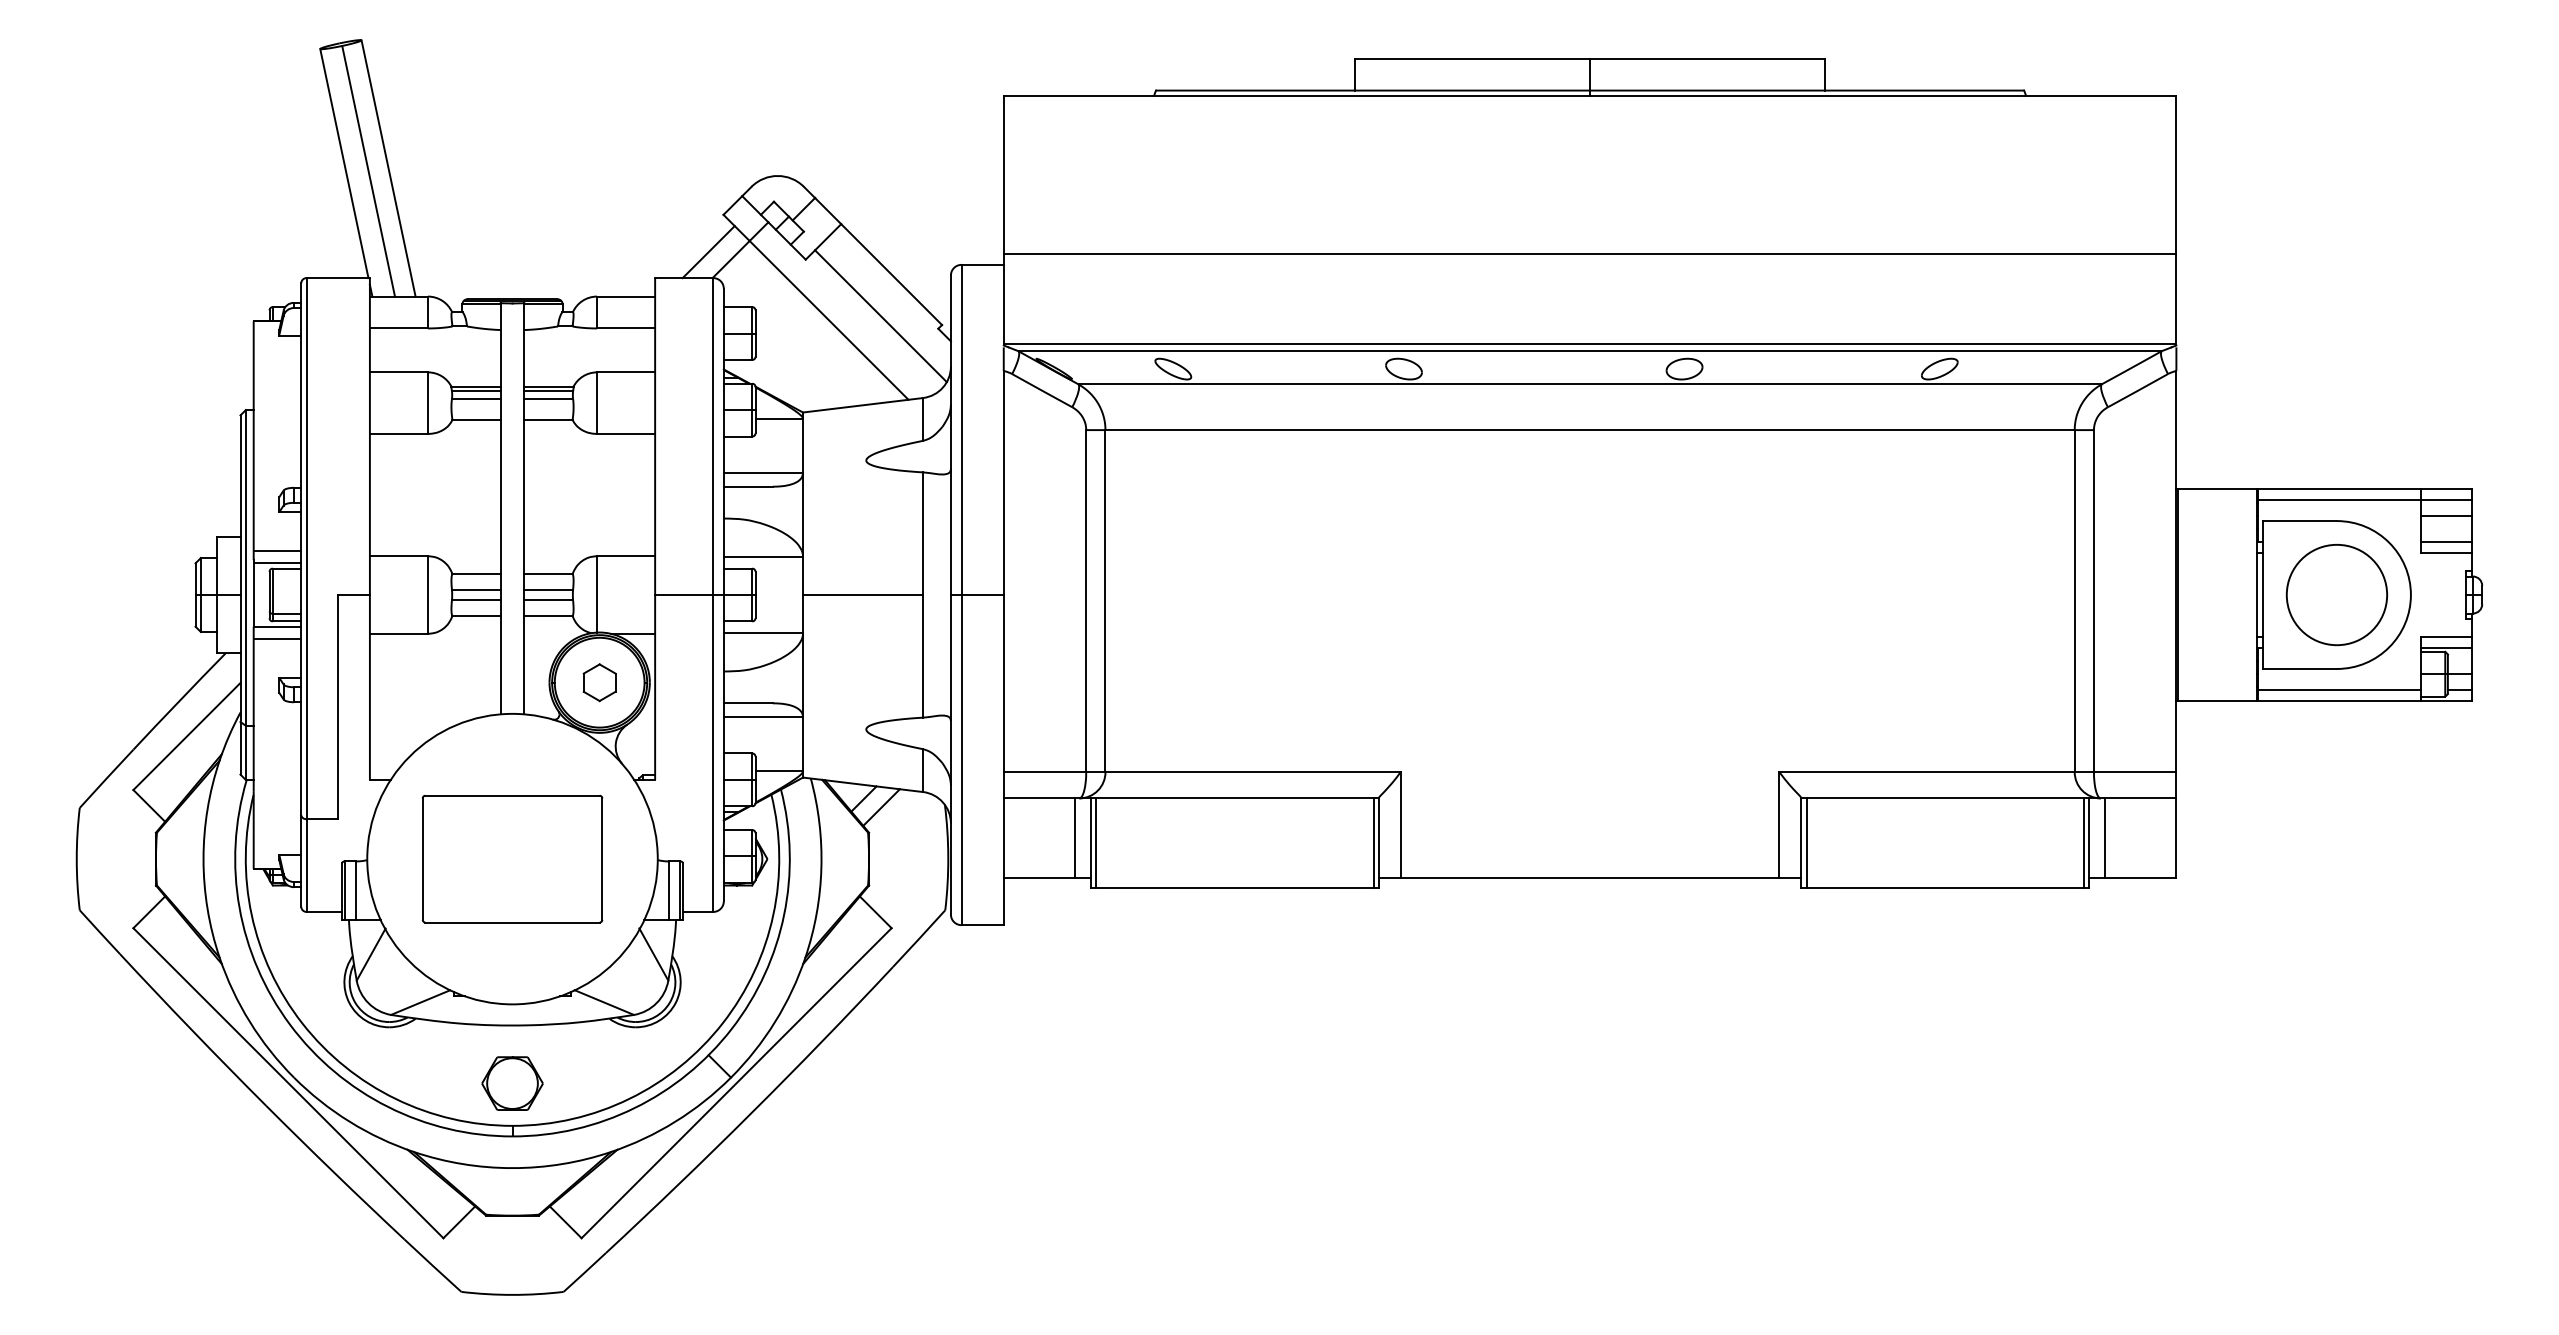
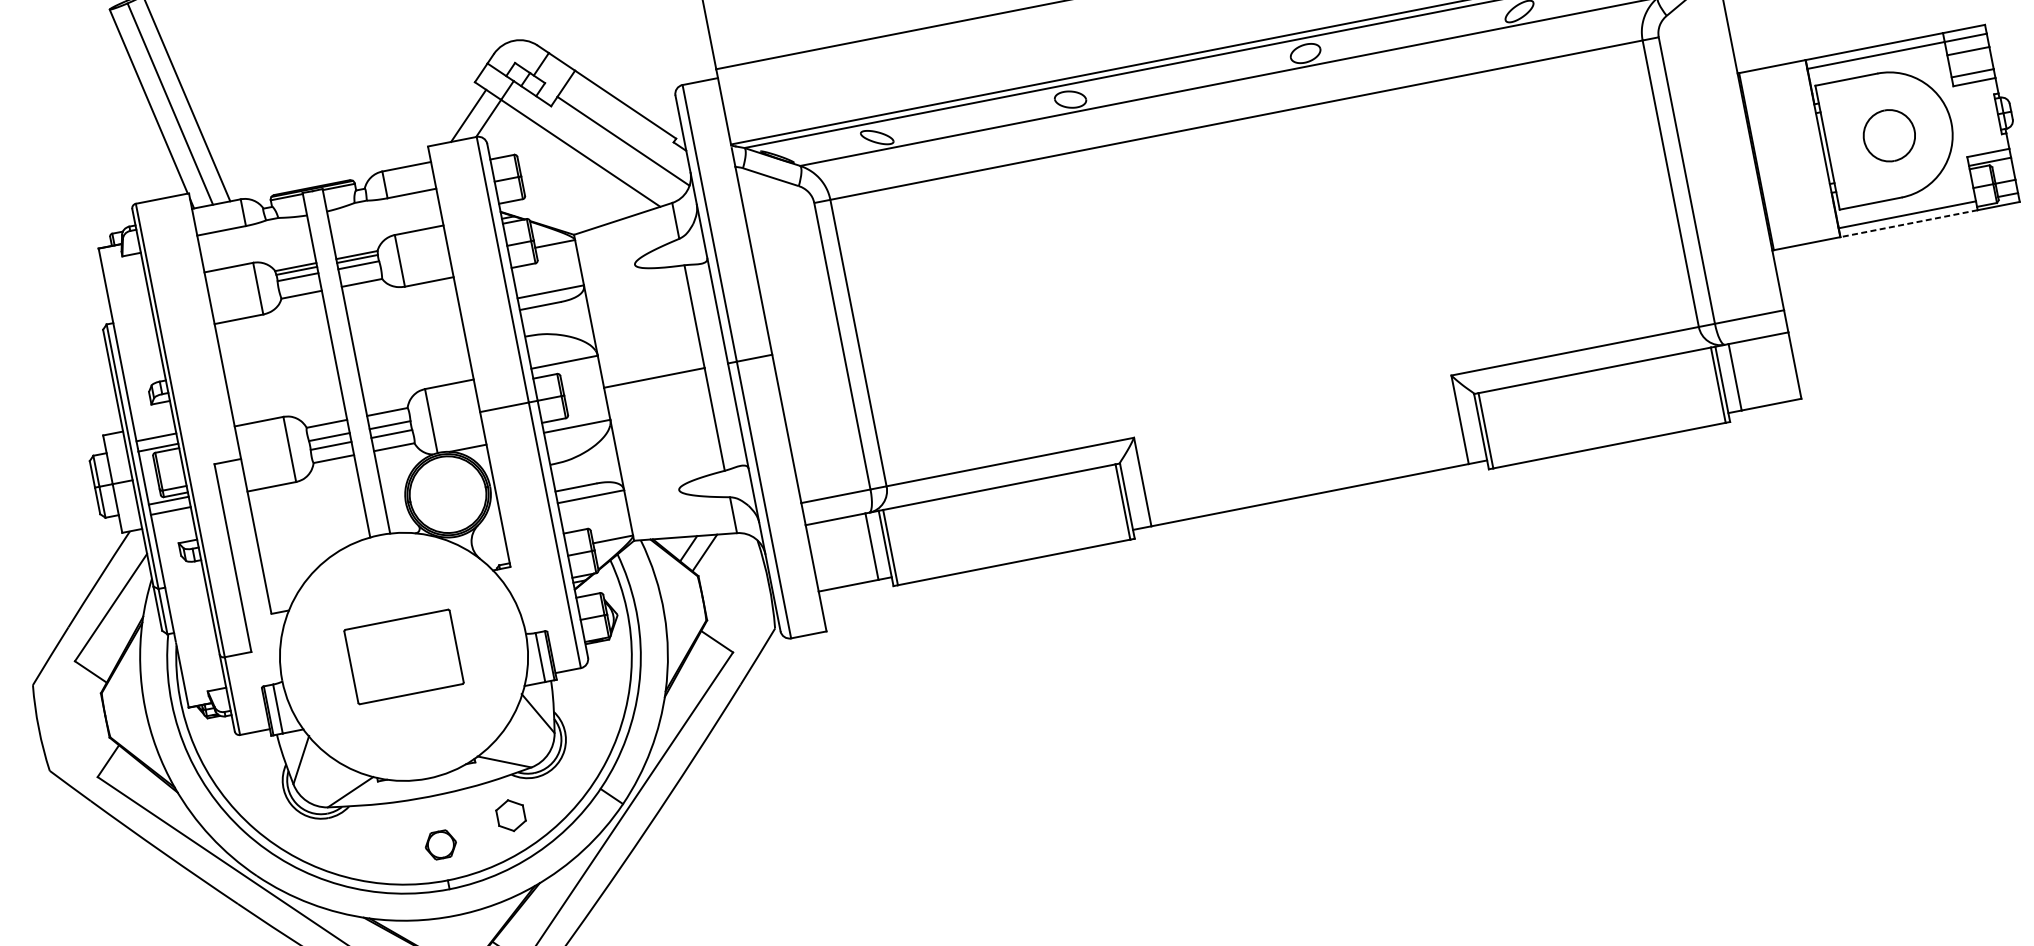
part: (2336, 595) -> (1889, 136), size x0.6
part: (599, 682) -> (510, 815), moved
line: (2339, 700) -> (1909, 223), solid -> dashed
part: (512, 859) -> (404, 657), size x0.7
part: (512, 1083) -> (440, 844), size x0.6

